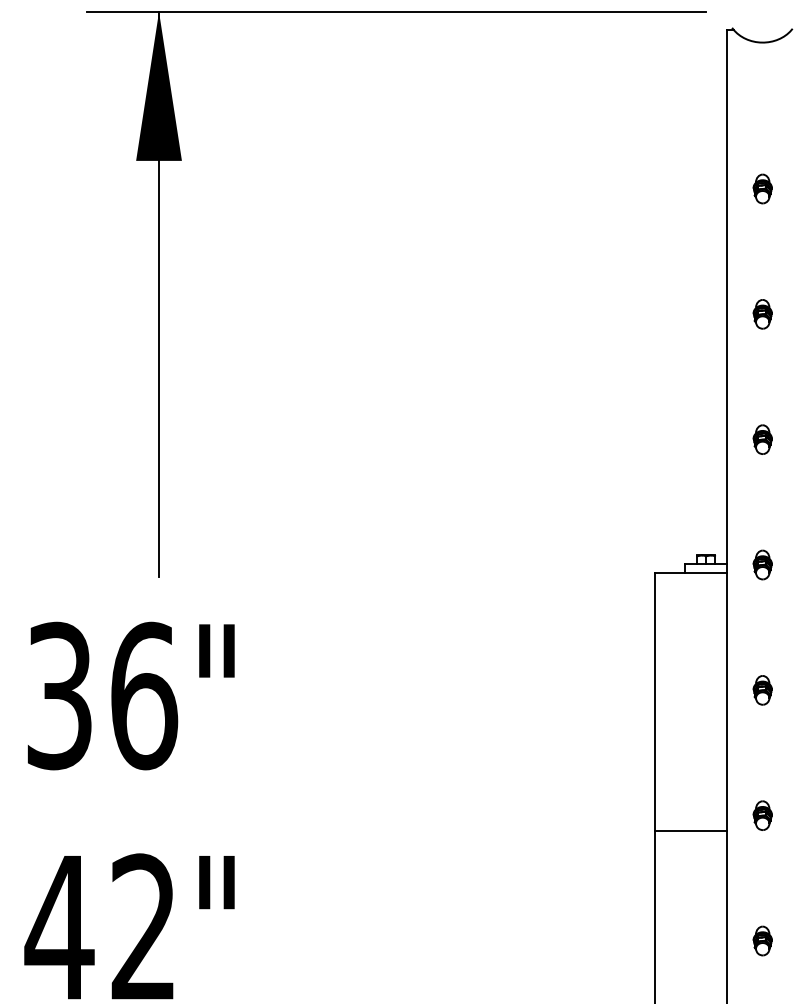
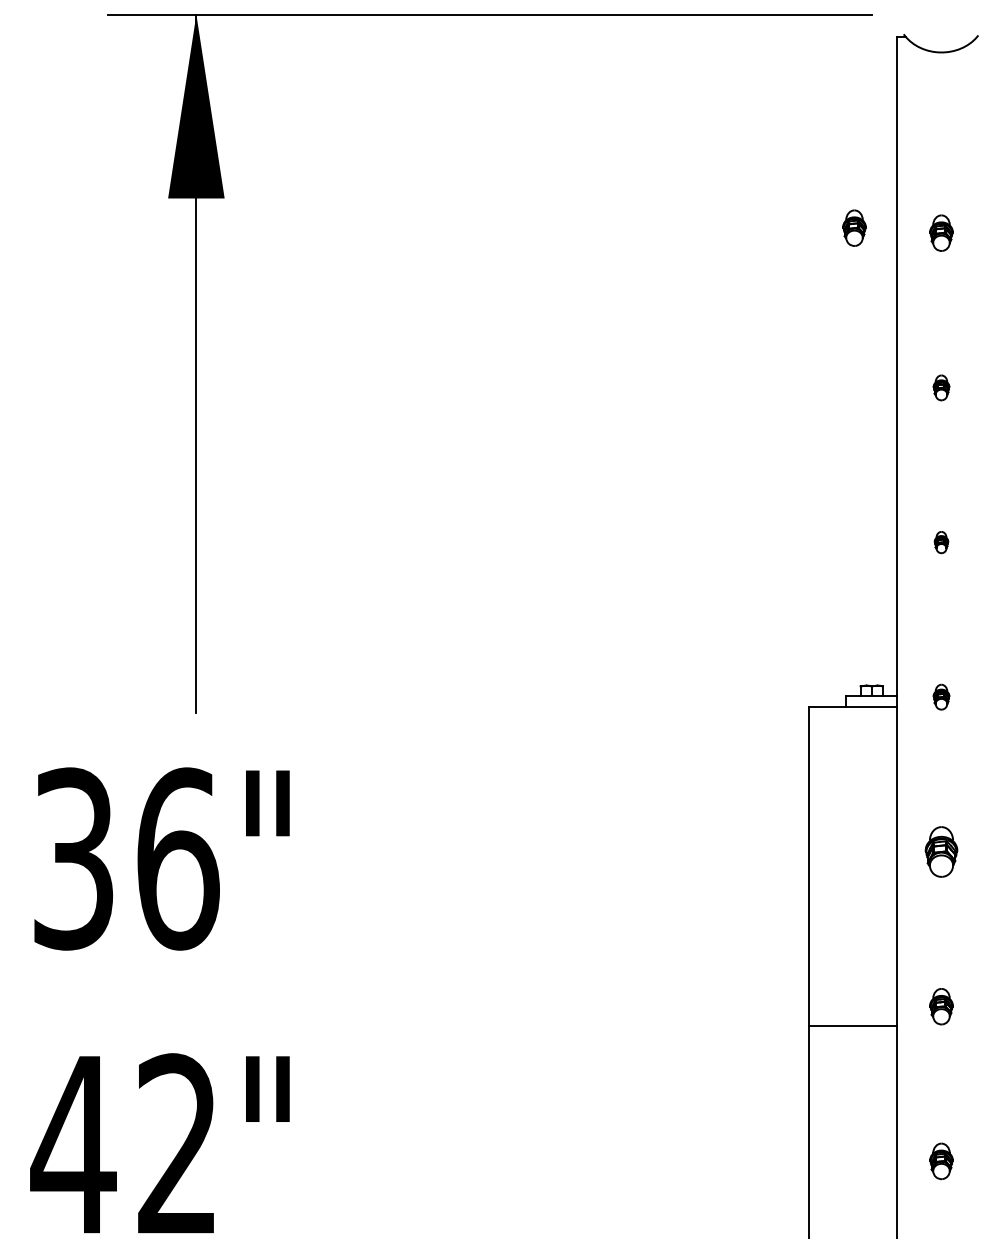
part: (692, 184) -> (854, 227), added
part: (762, 314) -> (941, 387), size x0.7
part: (762, 439) -> (941, 542), size x0.6
part: (762, 564) -> (941, 696), size x0.7
part: (762, 689) -> (941, 851), size x1.4

